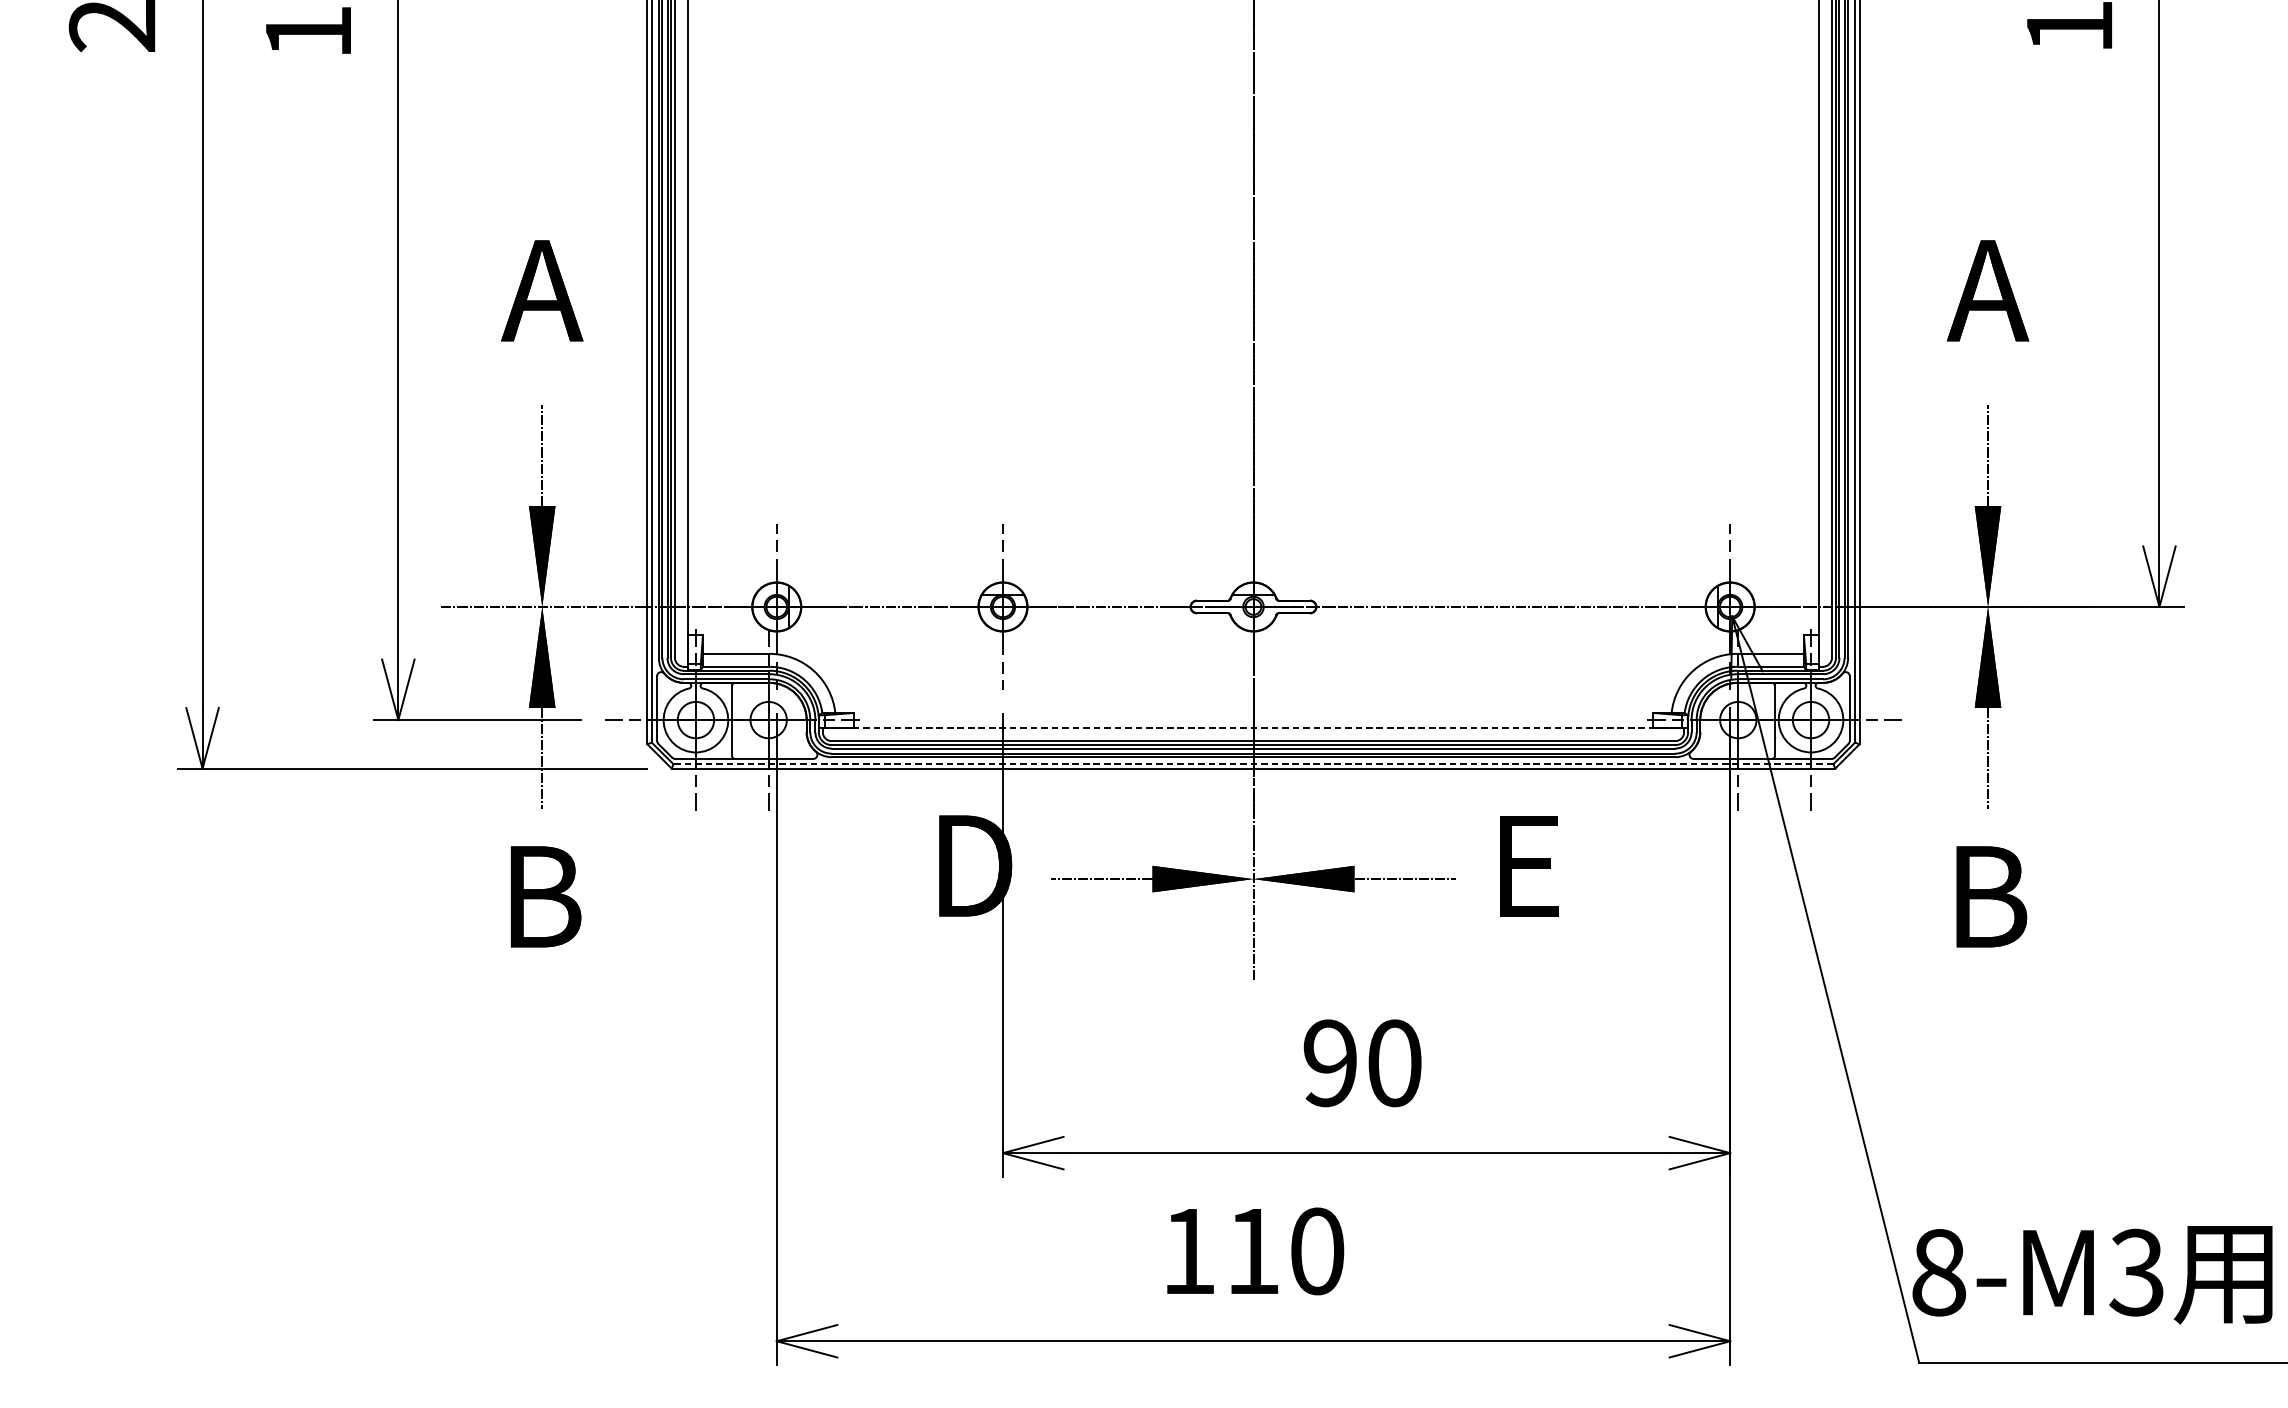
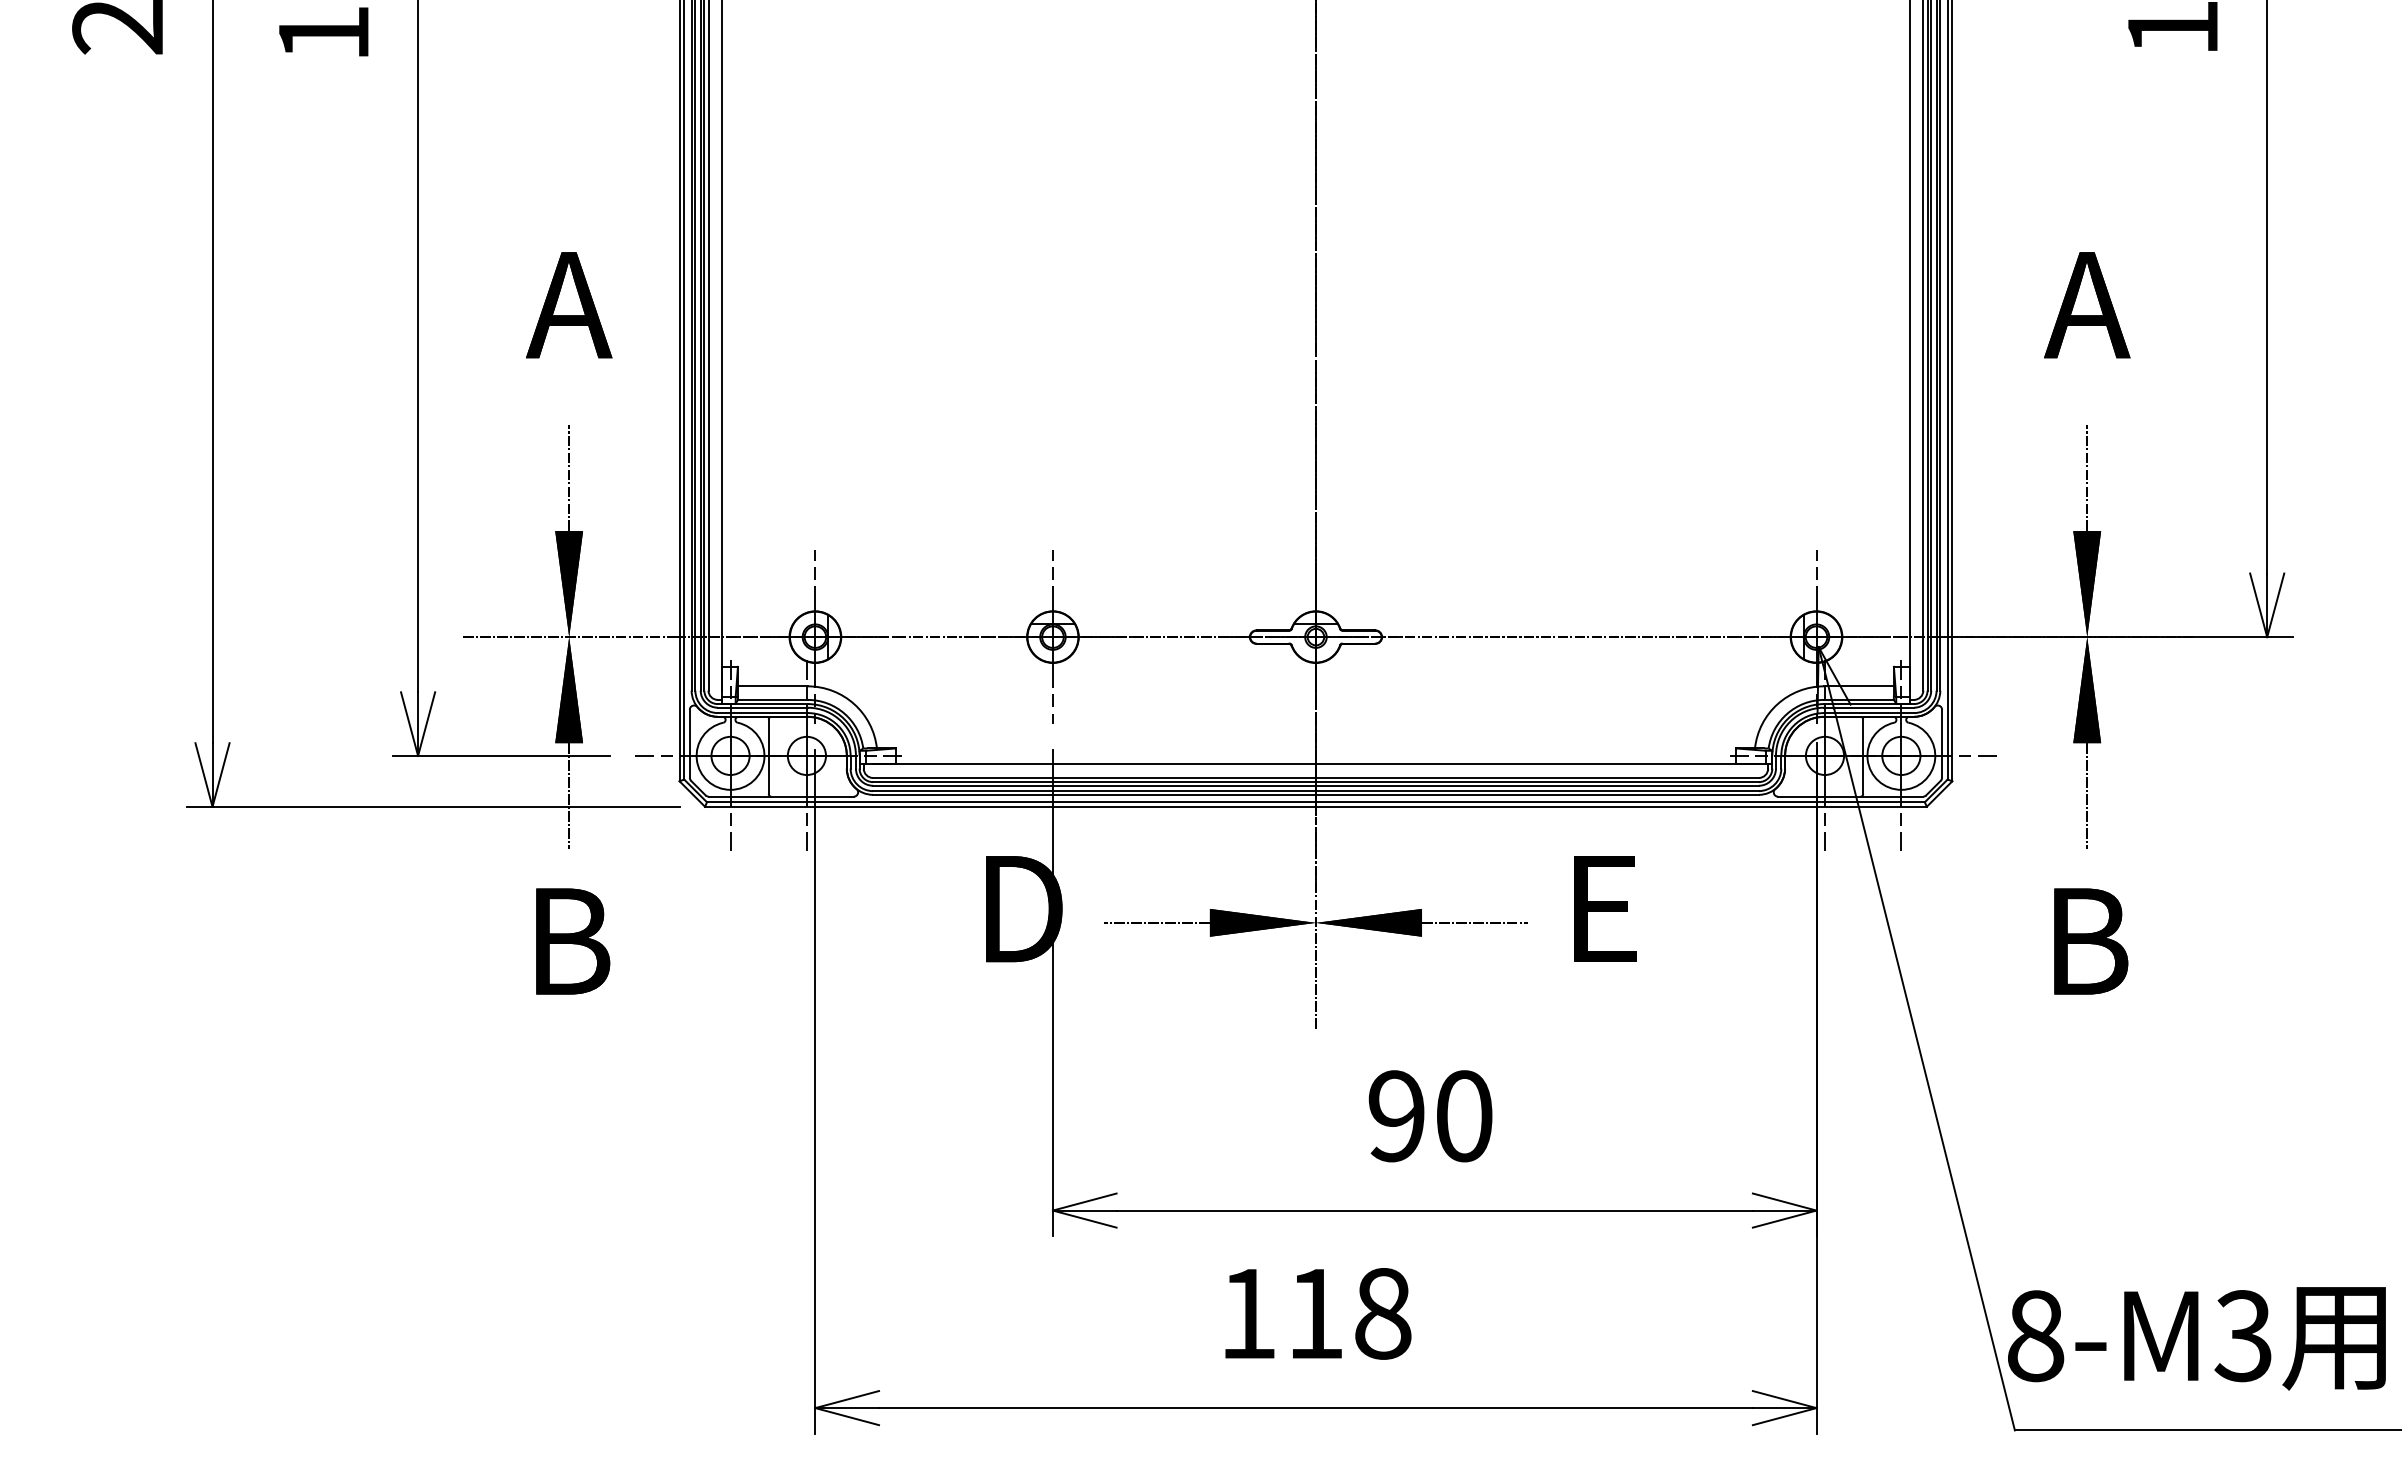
line: (1253, 728) -> (1315, 764), dashed -> solid
line: (1253, 764) -> (1315, 802), dashed -> solid
text: (1317, 1251) -> (1383, 1313), 110 -> 118

